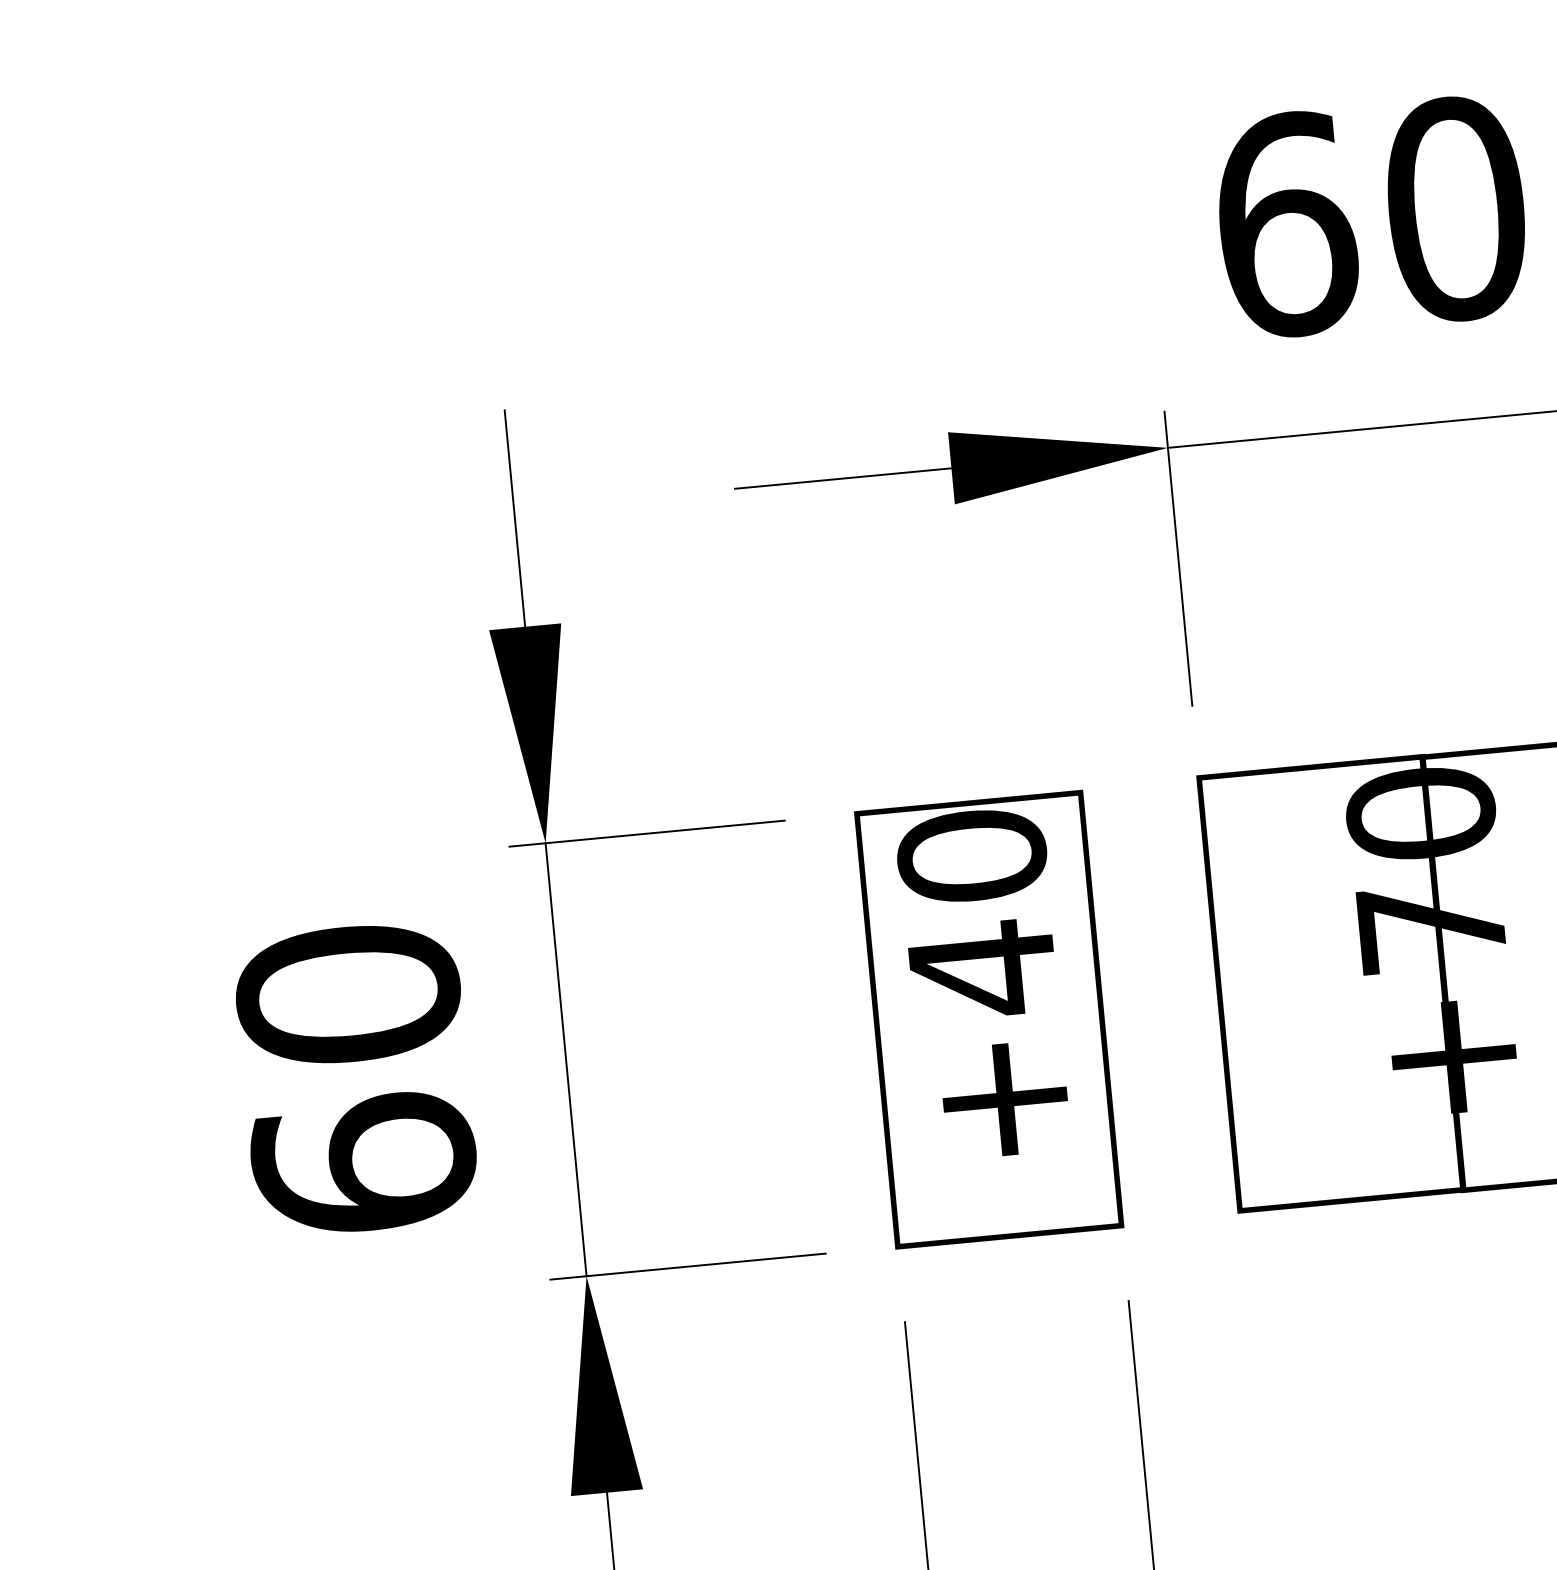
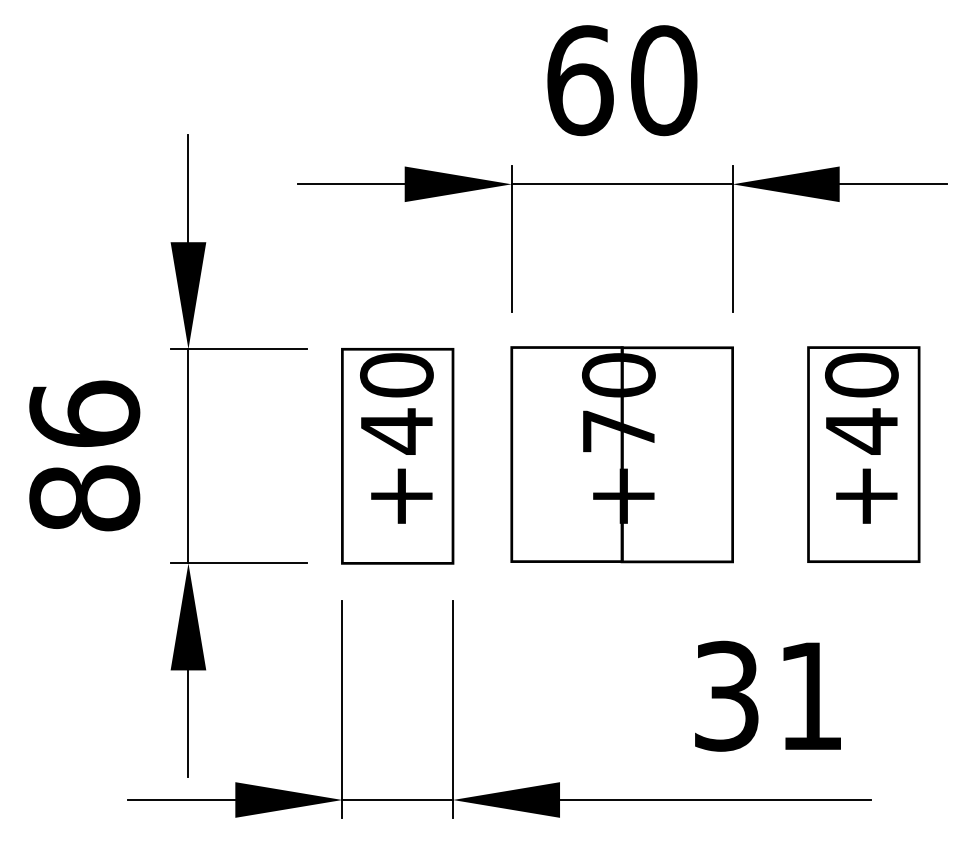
text: (355, 1077) -> (84, 455), 60 -> 86

